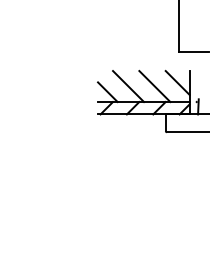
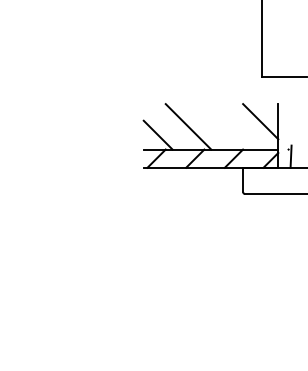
line: (154, 86) -> (226, 126), removed

